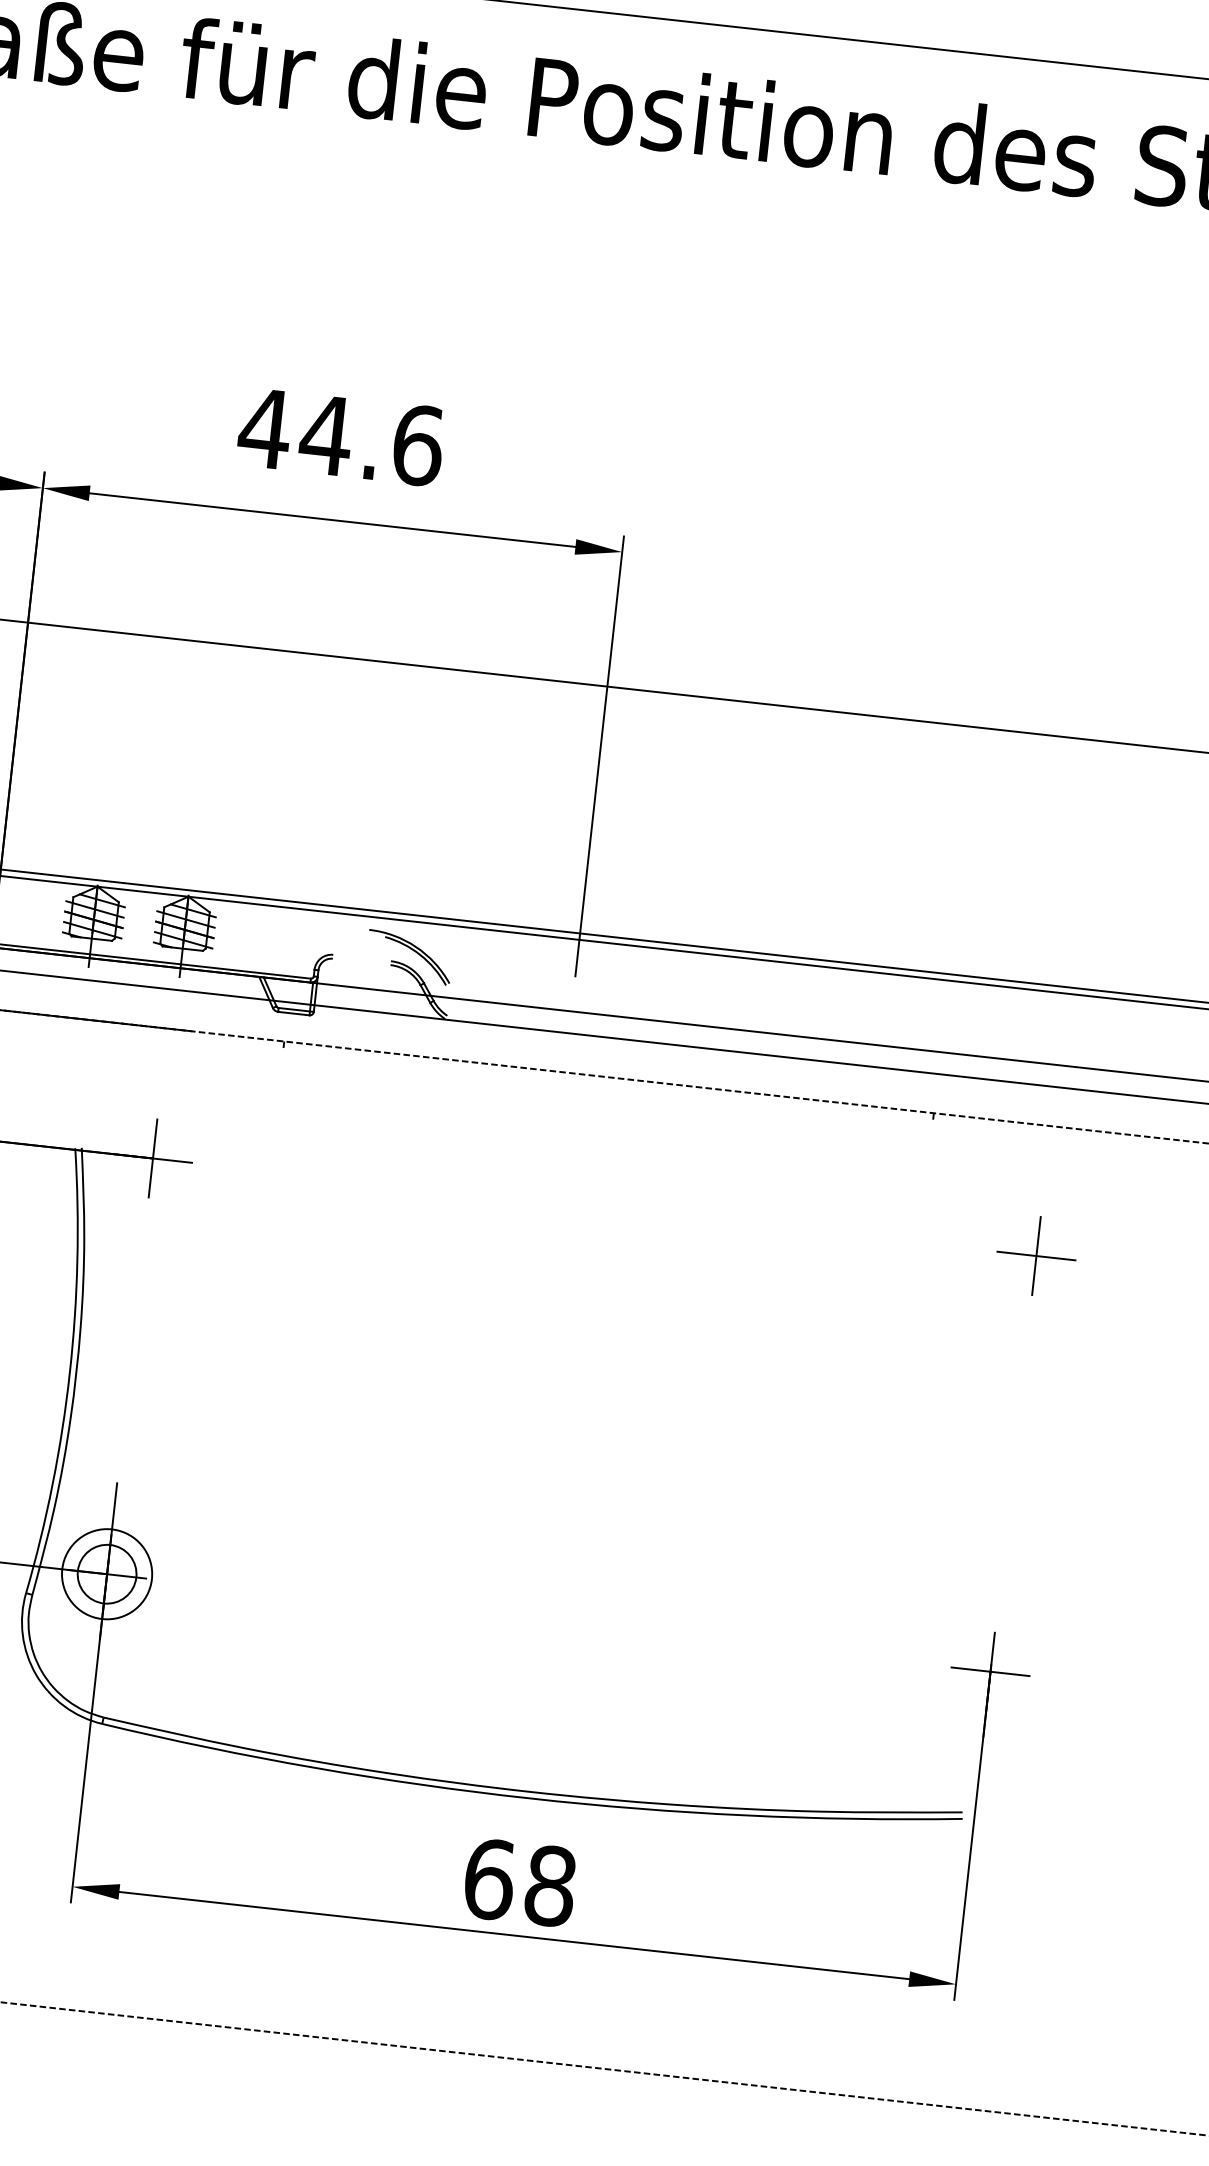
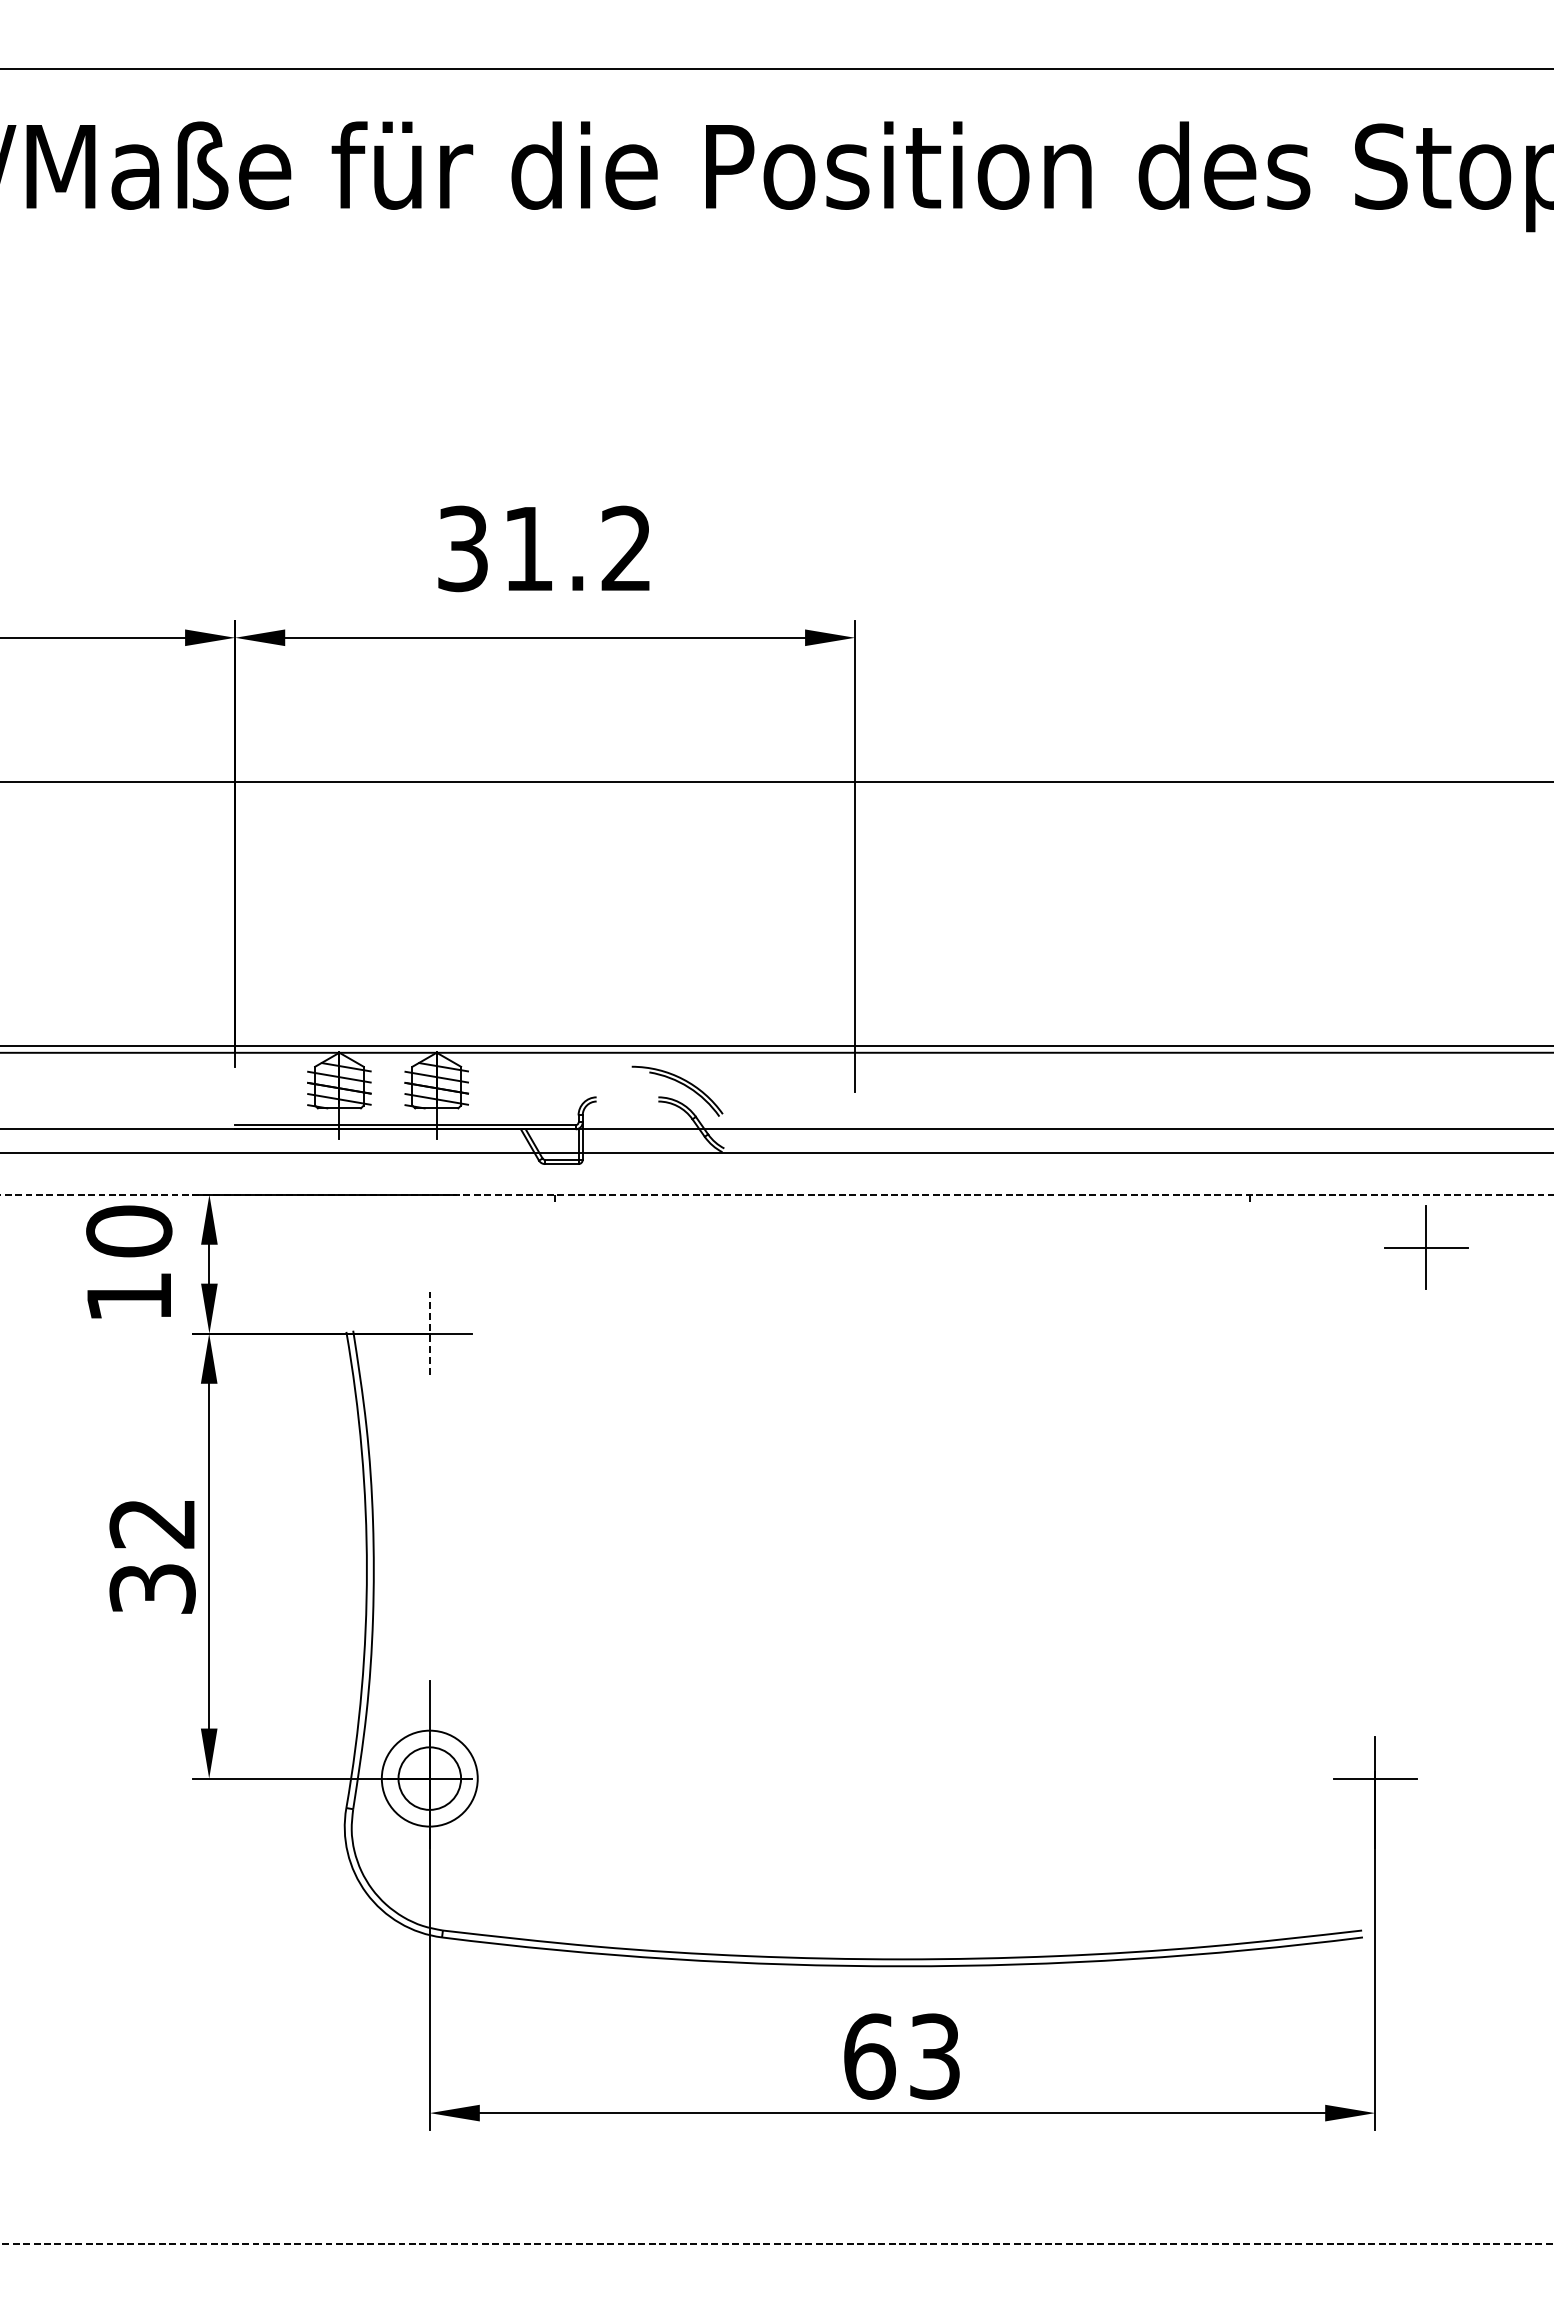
text: (341, 436) -> (544, 548), 44.6 -> 31.2
line: (152, 1158) -> (429, 1333), solid -> dashed
part: (1036, 1255) -> (1426, 1247), moved
text: (550, 1885) -> (934, 2056), 68 -> 63

